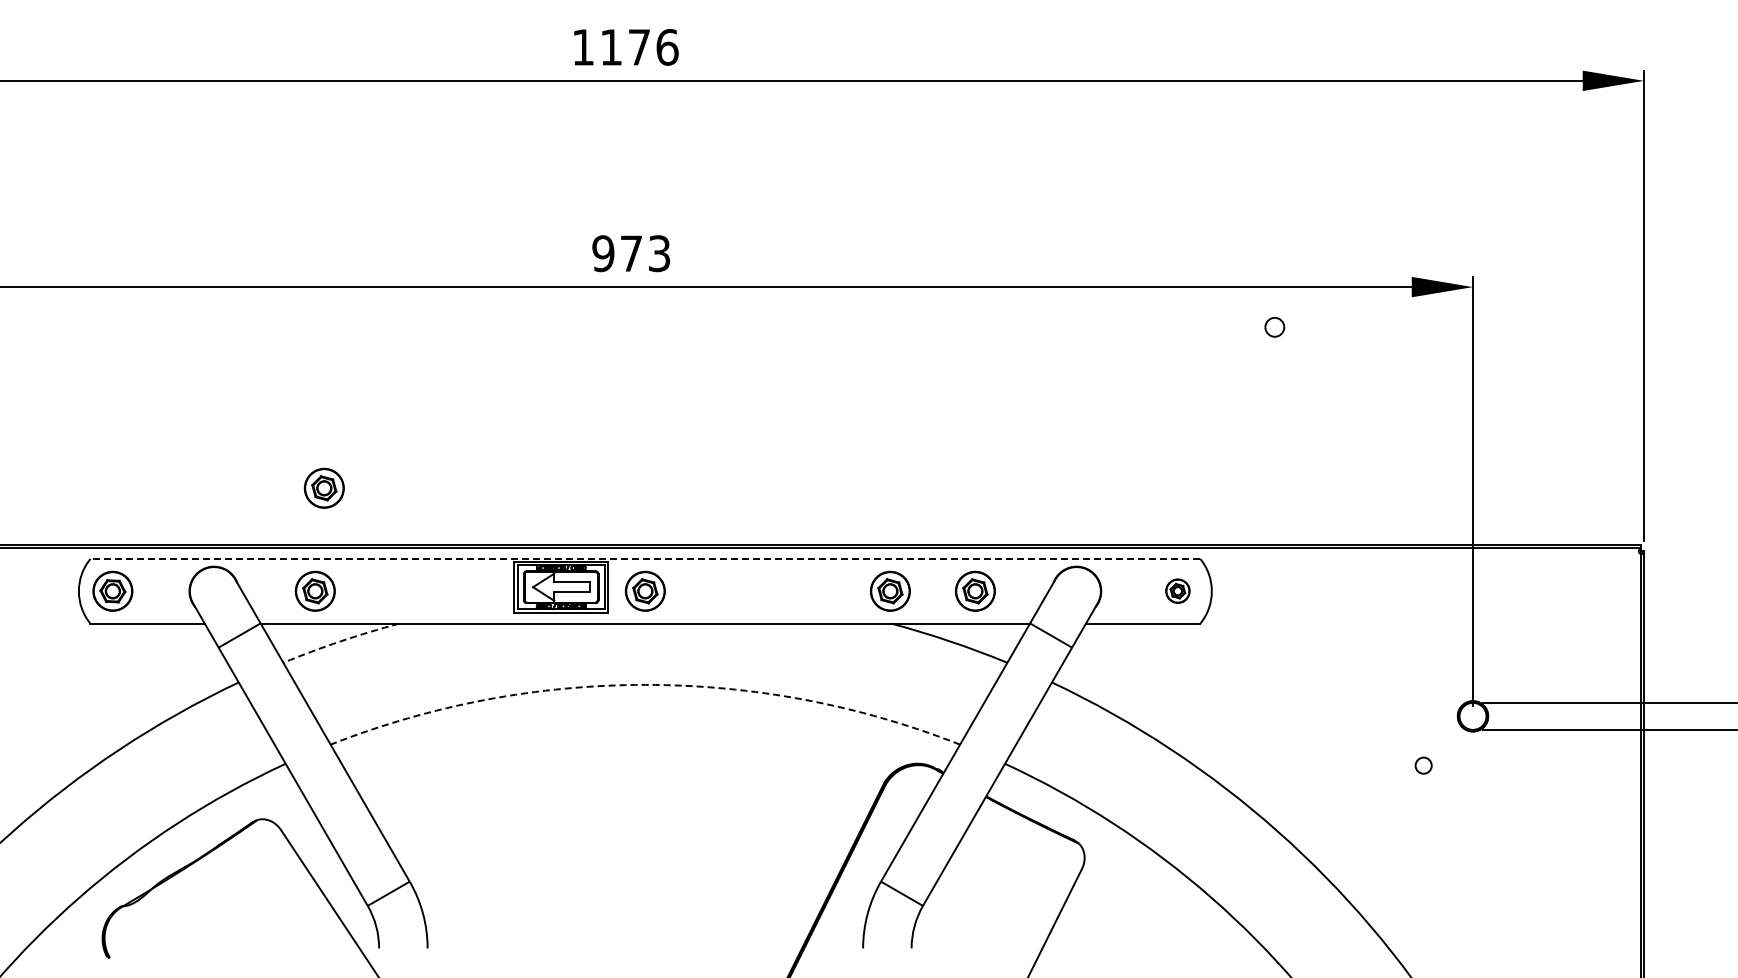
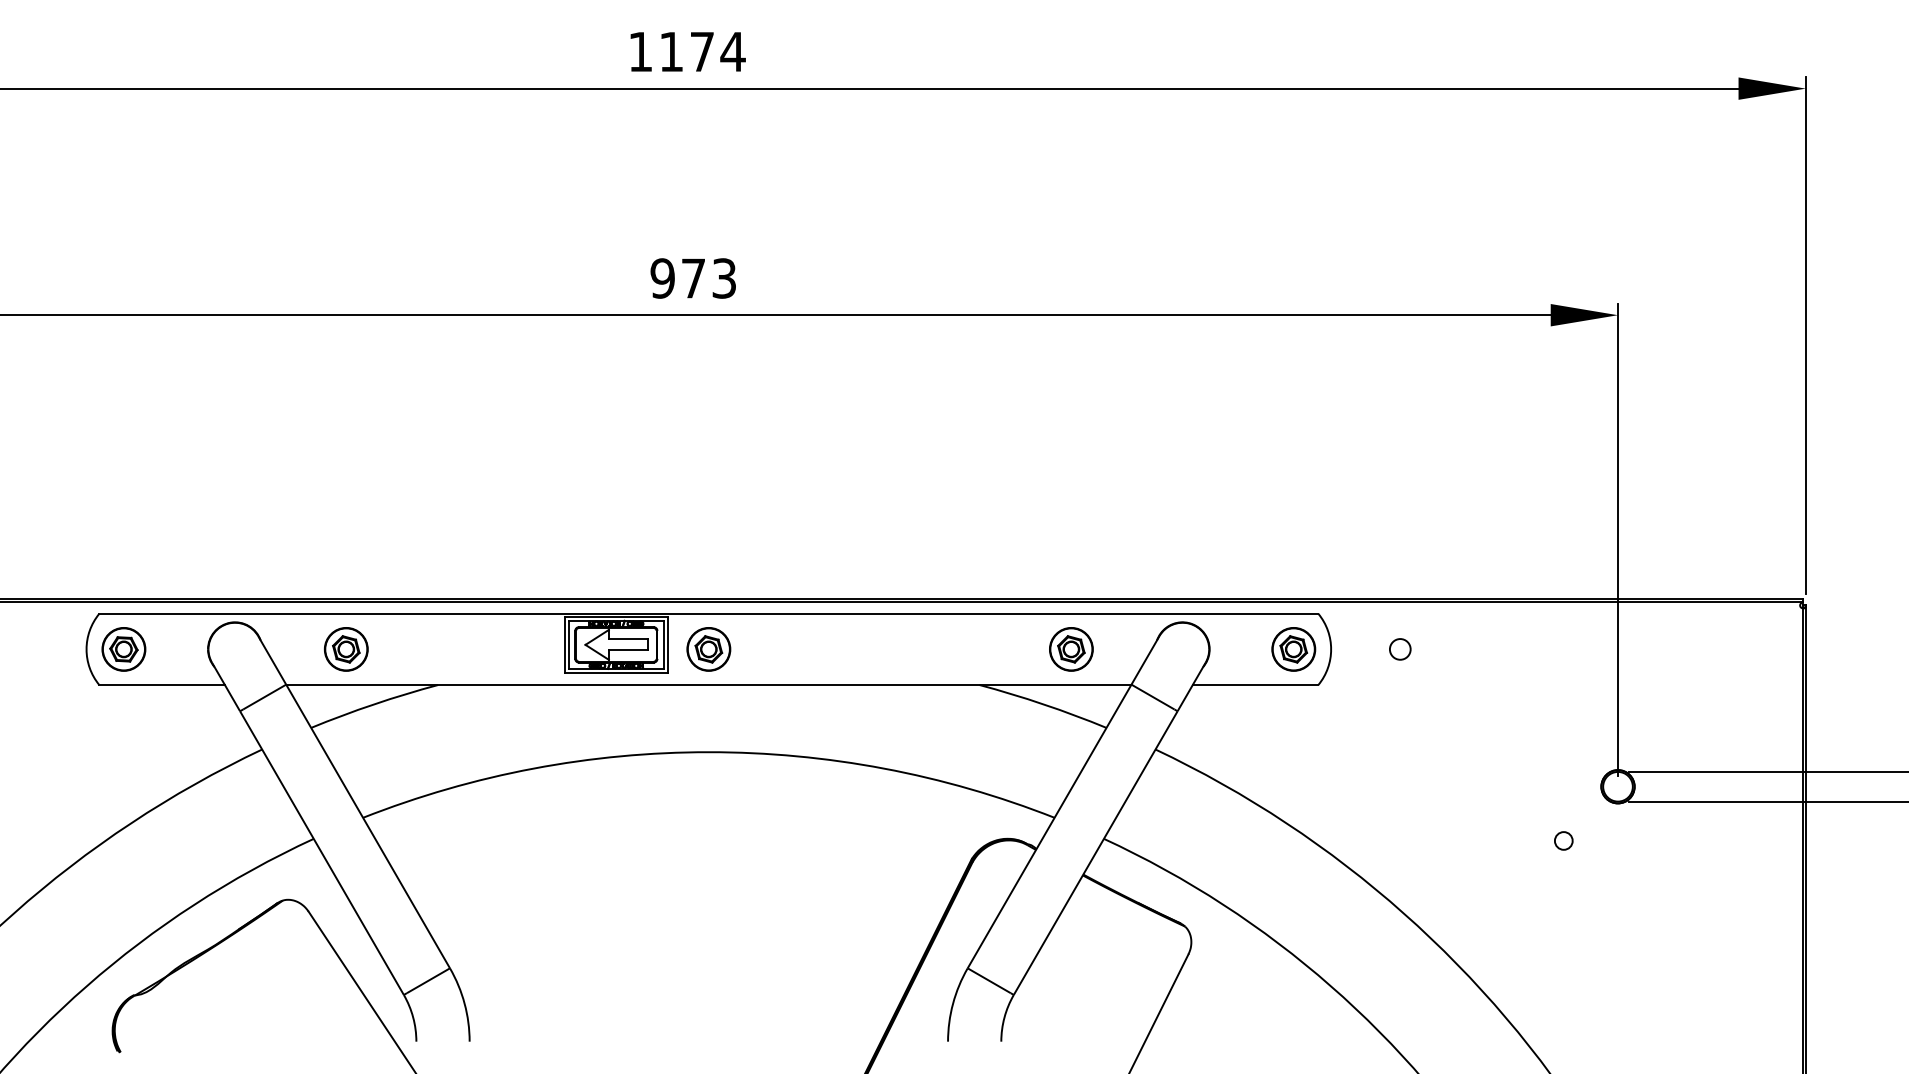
text: (667, 47) -> (733, 52), 1176 -> 1174
circle: (1274, 327) -> (1399, 649), moved
part: (323, 487) -> (355, 535), removed
line: (645, 558) -> (708, 613), dashed -> solid
part: (890, 590) -> (978, 648), removed
part: (1177, 590) -> (1293, 648), size x1.67
arc: (340, 641) -> (373, 704), dashed -> solid
arc: (645, 684) -> (708, 751), dashed -> solid

